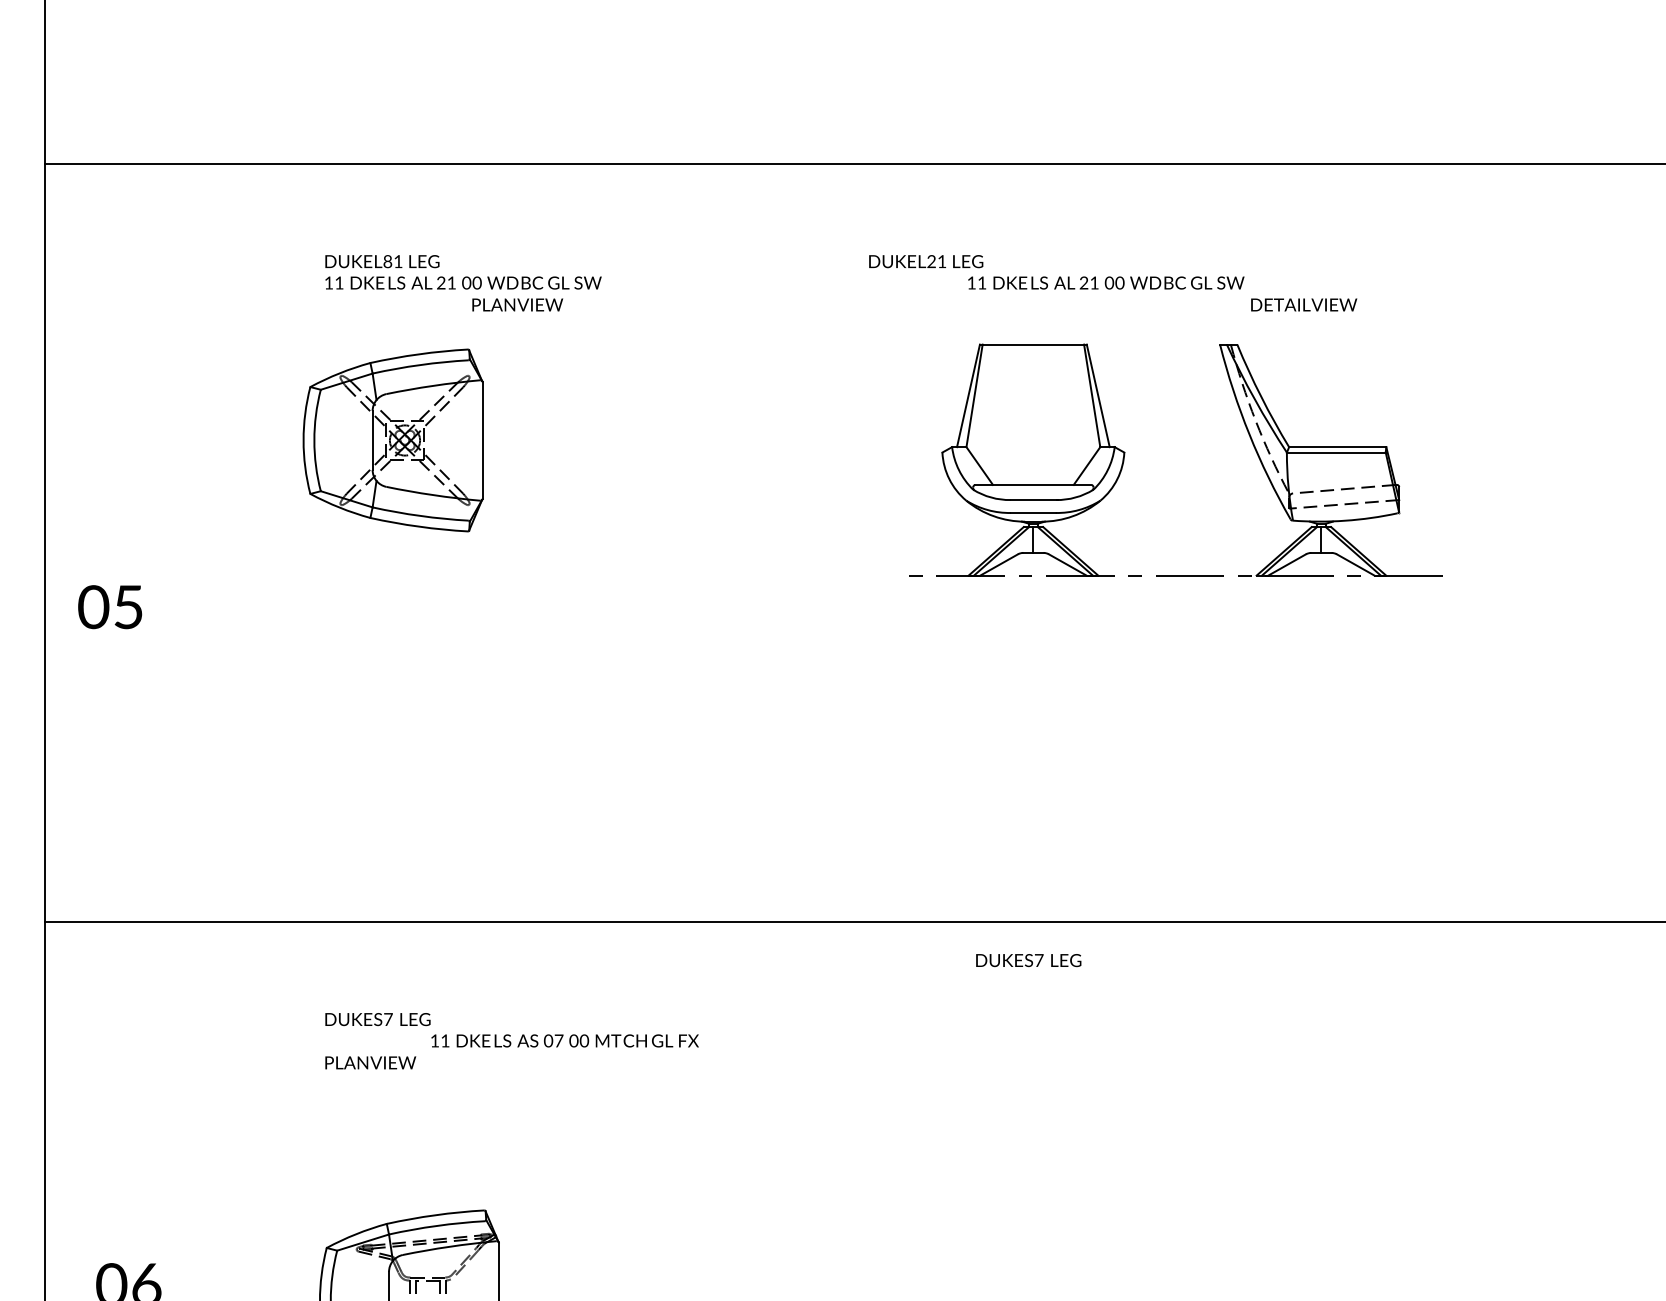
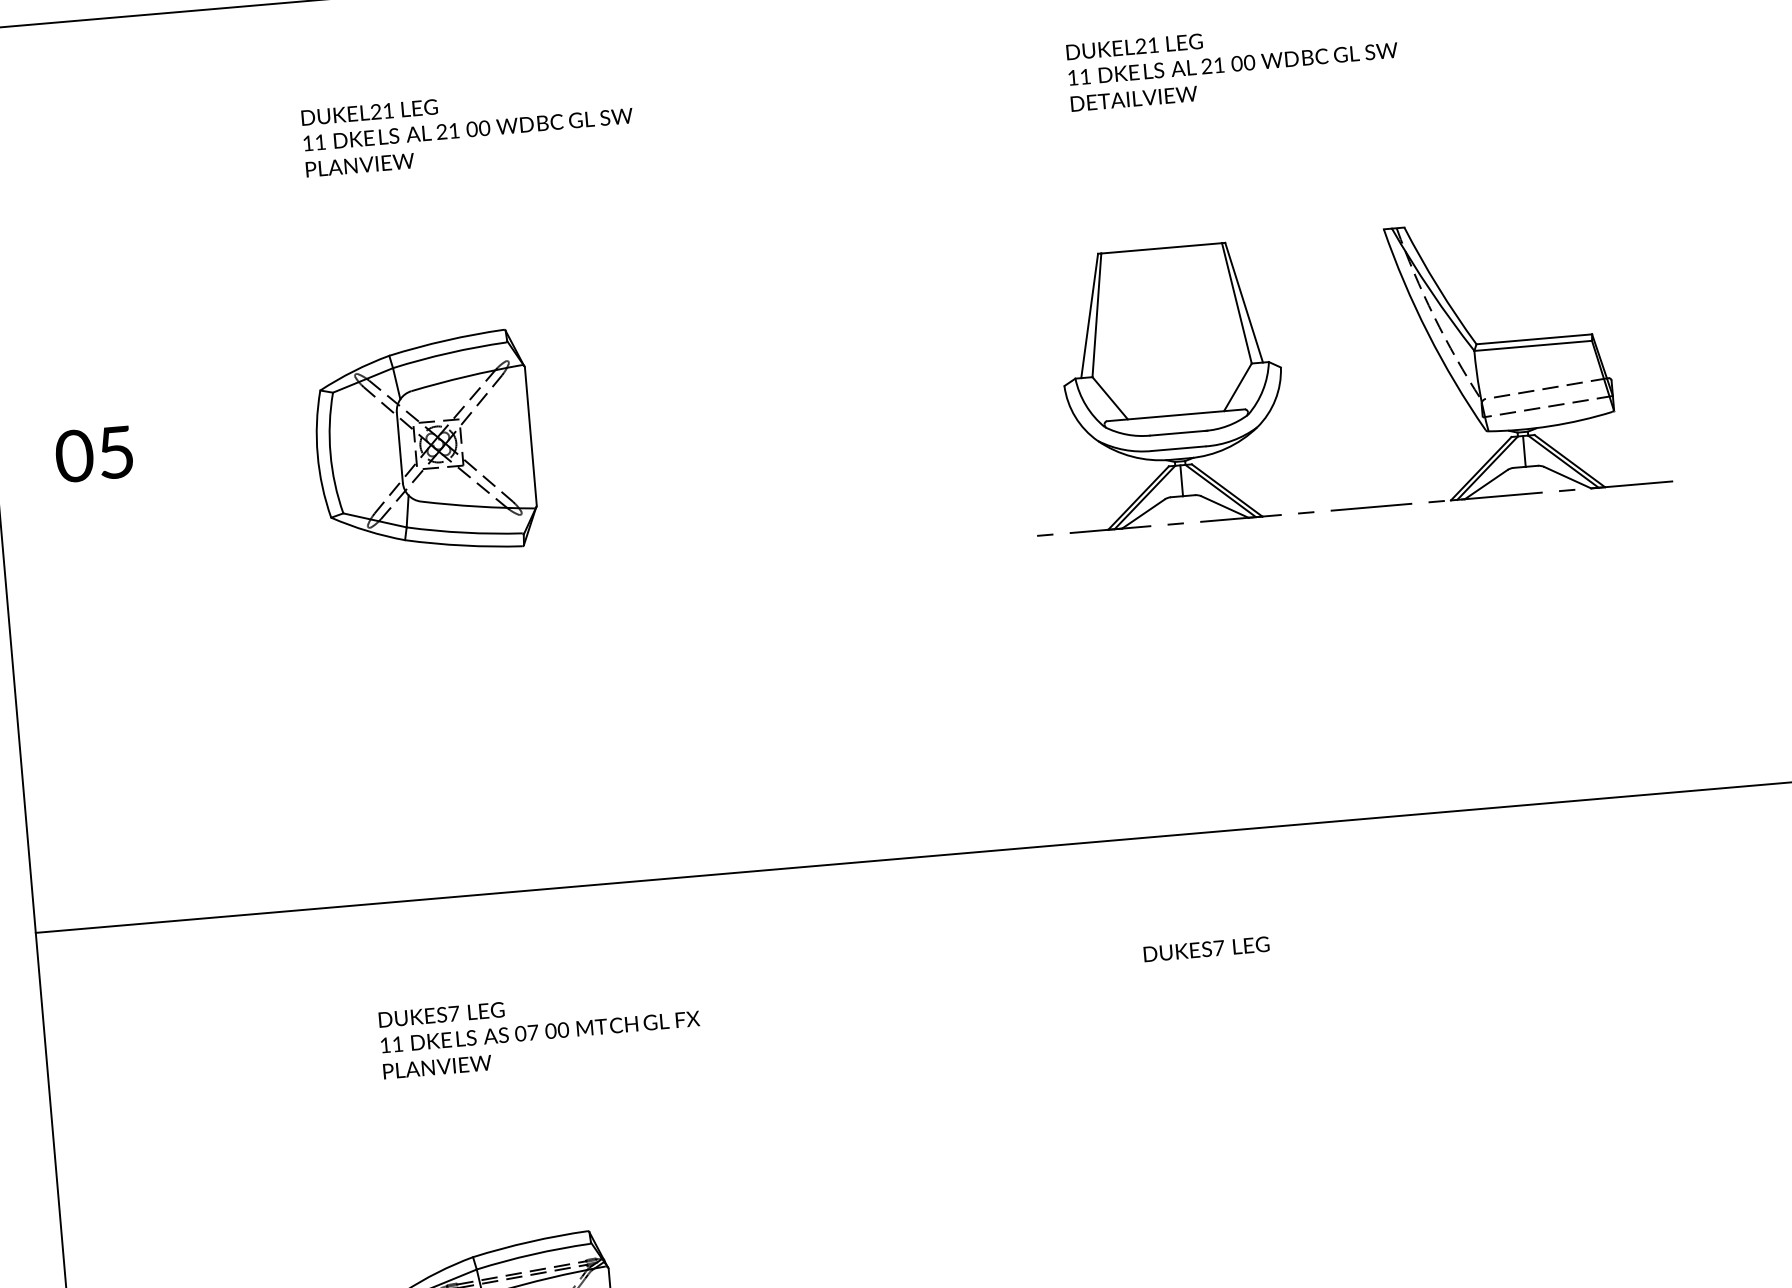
text: (926, 261) -> (1134, 46), moved
text: (387, 262) -> (375, 112), L81 -> L21
text: (517, 304) -> (359, 164), moved
text: (1304, 304) -> (1134, 98), moved
part: (392, 440) -> (423, 445), moved
part: (1125, 454) -> (1282, 369), moved
text: (110, 607) -> (94, 454), moved
text: (1028, 960) -> (1206, 949), moved
text: (564, 1040) -> (539, 1031), moved

